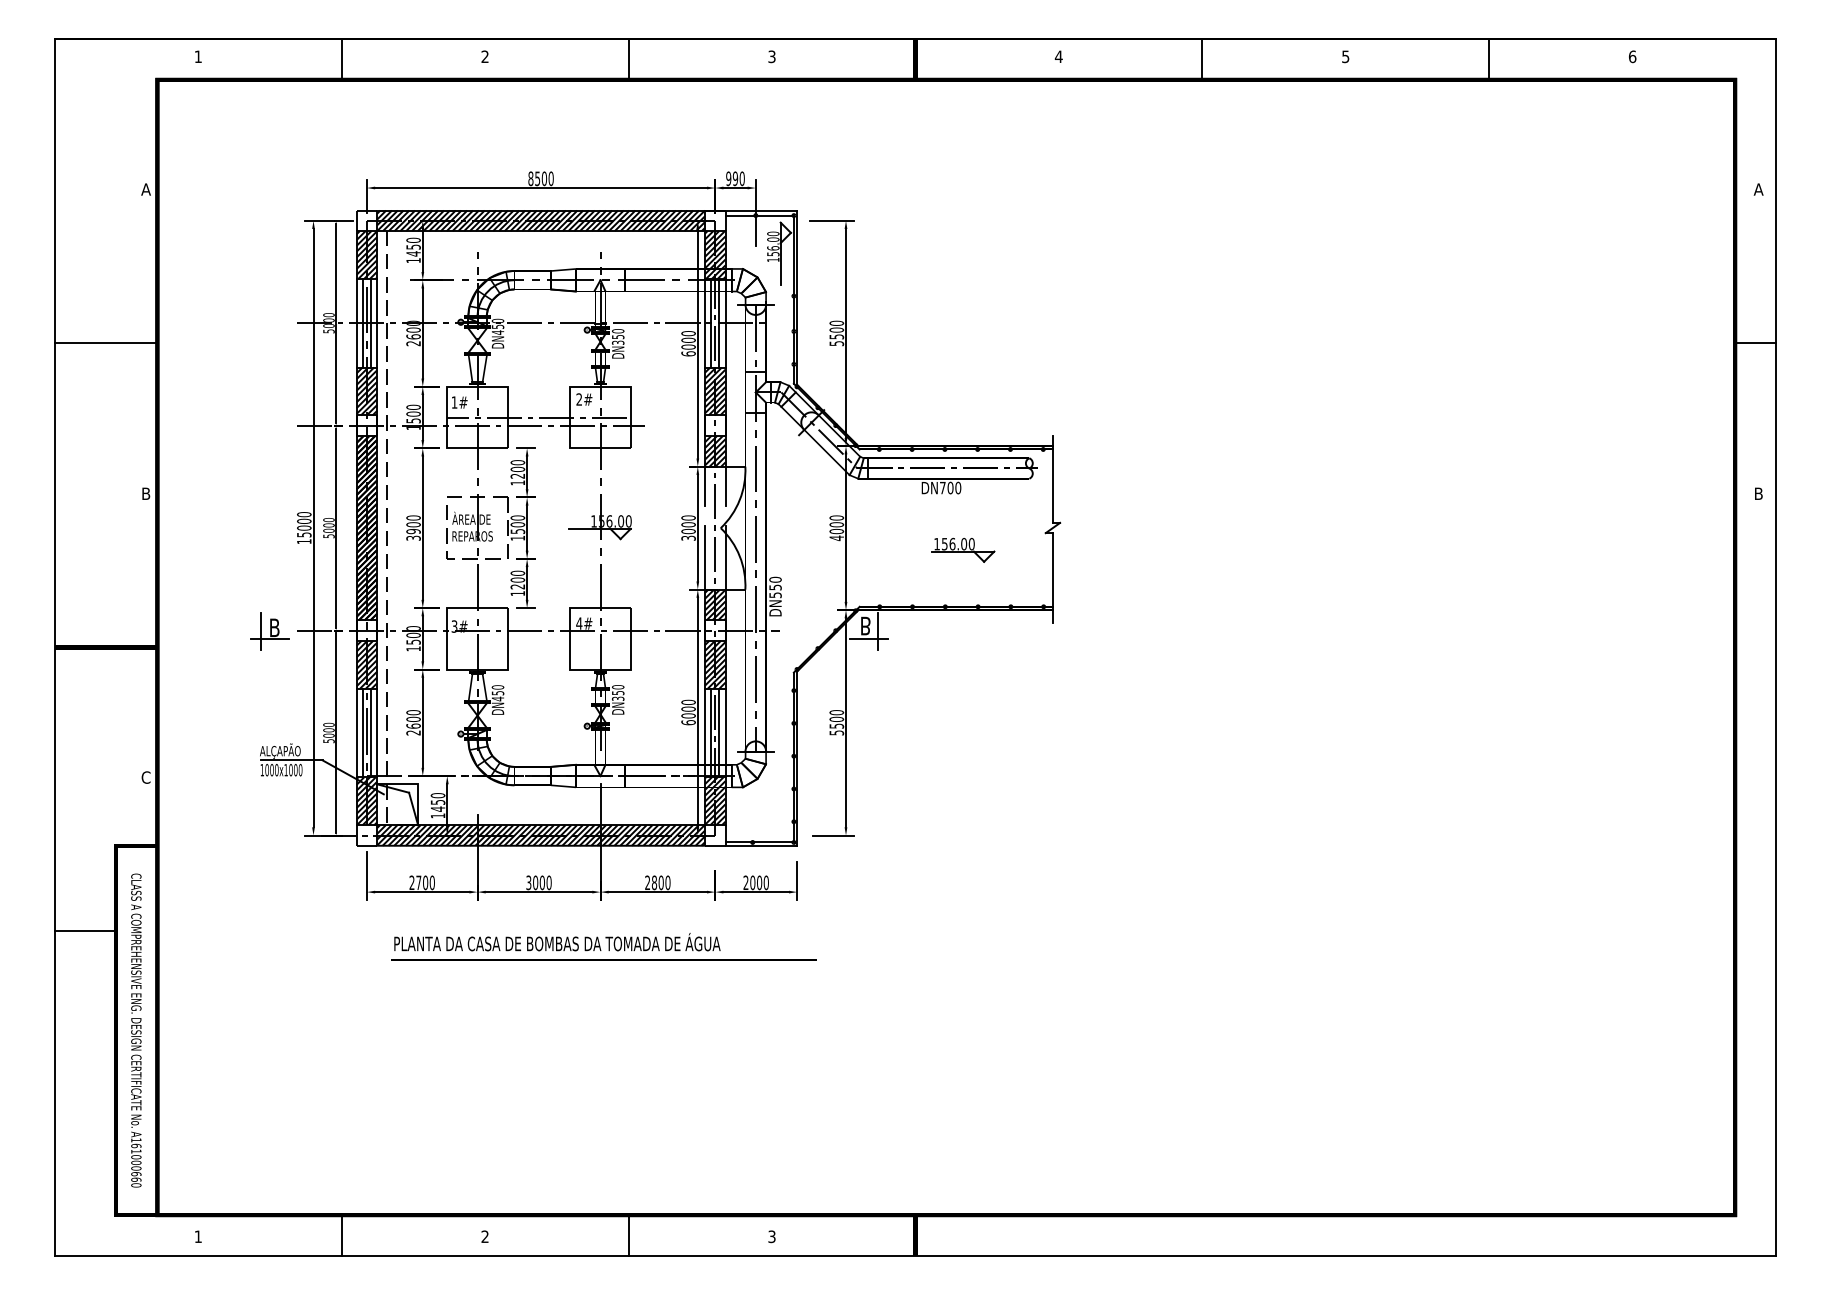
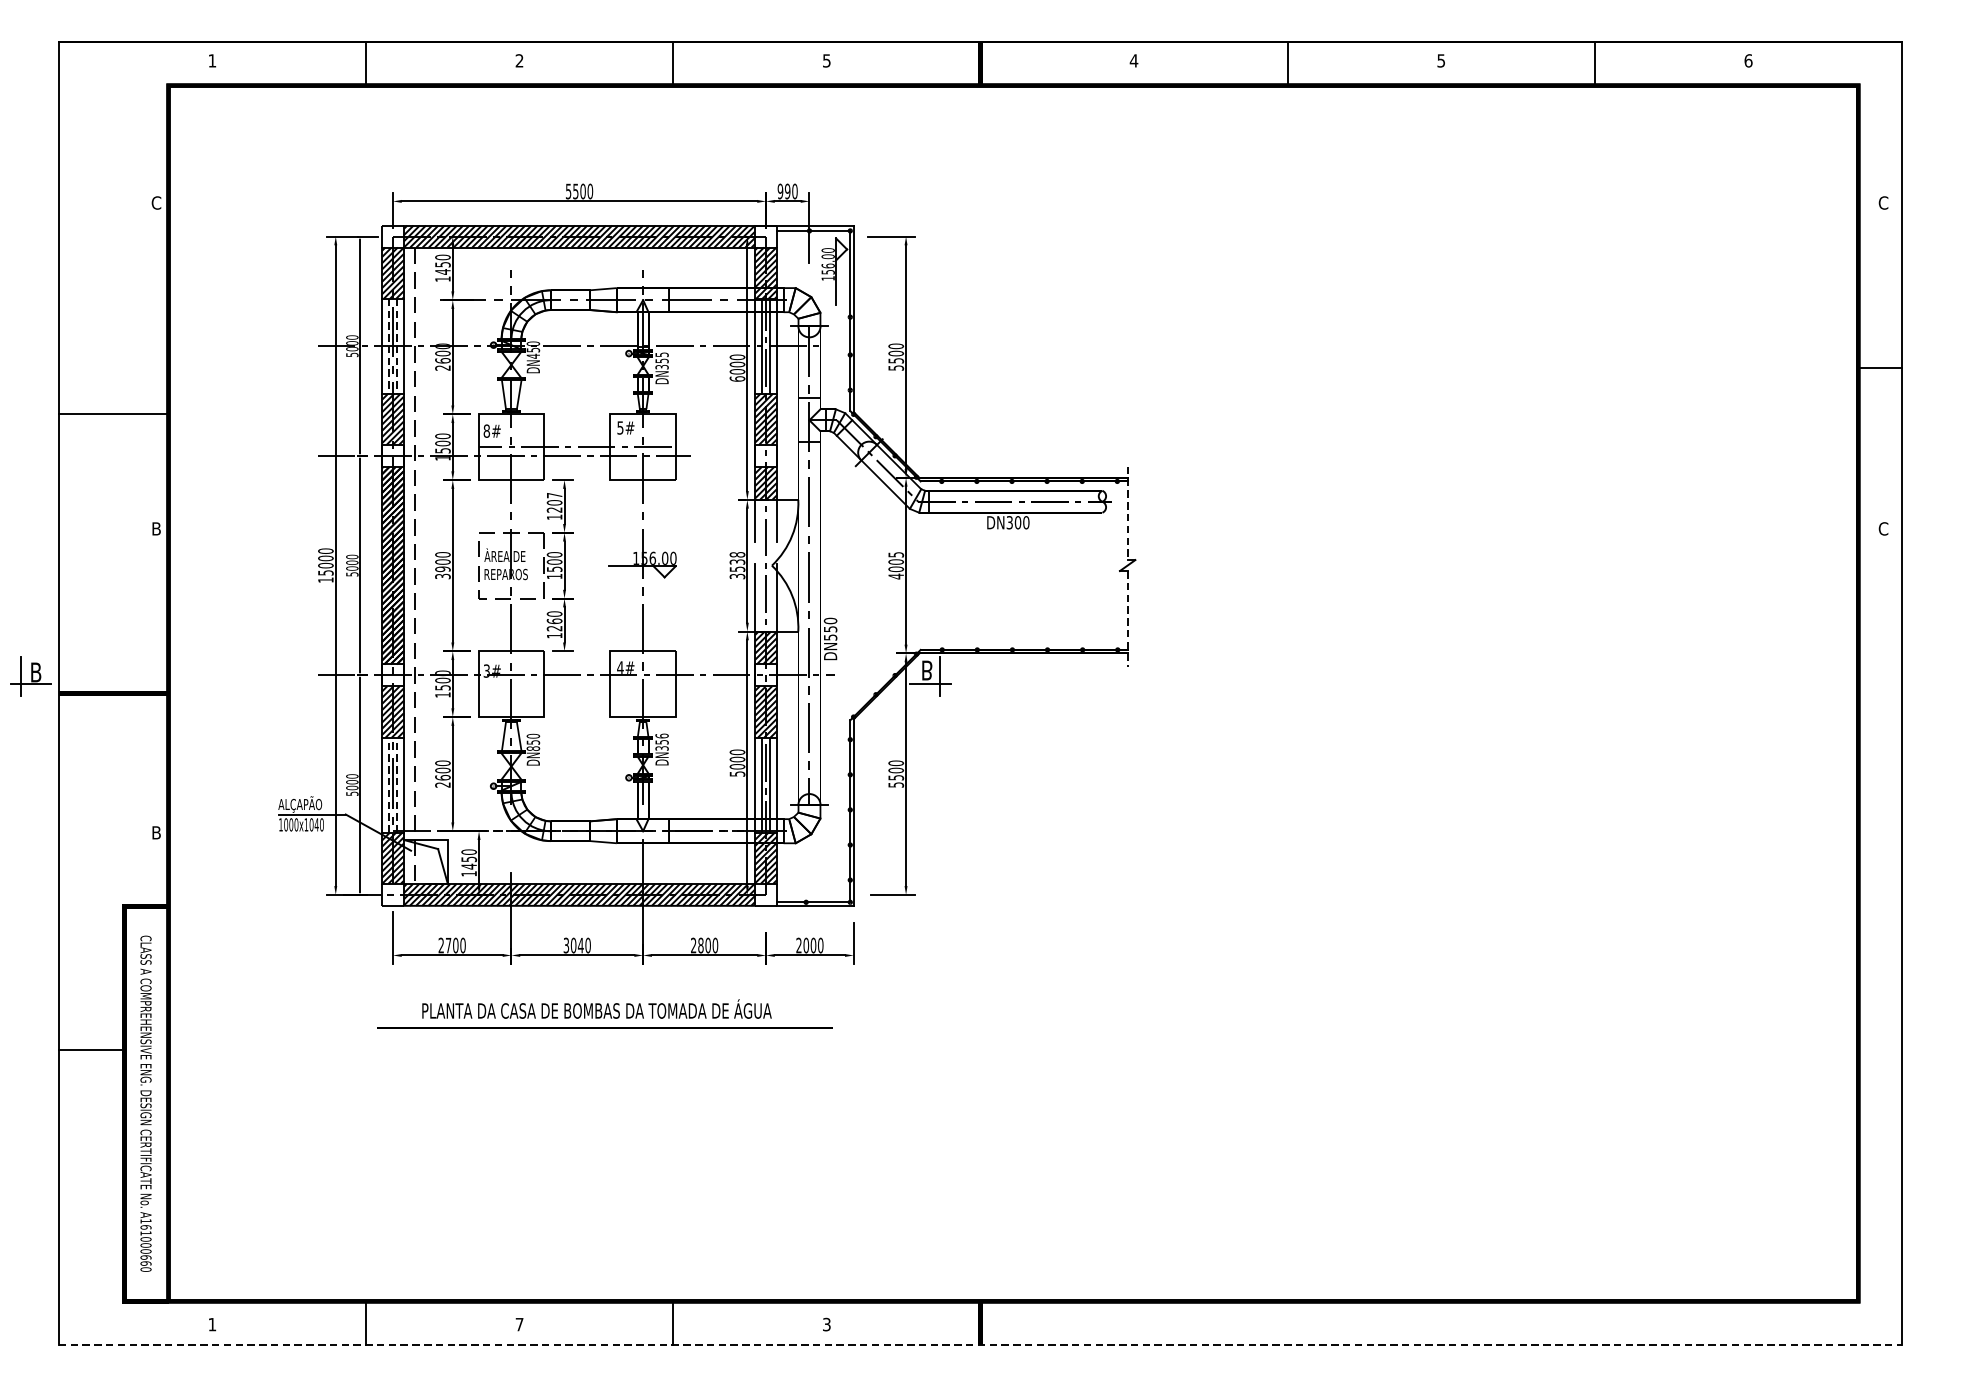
text: (771, 56) -> (826, 60), 3 -> 5
text: (530, 178) -> (568, 191), 8500 -> 5500
text: (145, 189) -> (155, 202), A -> C
text: (1758, 189) -> (1883, 202), A -> C
line: (362, 323) -> (388, 346), solid -> dashed
line: (371, 323) -> (397, 346), solid -> dashed
text: (618, 331) -> (662, 355), DN350 -> DN355
line: (105, 343) -> (112, 413), moved
text: (579, 399) -> (620, 427), 2# -> 5#
text: (454, 402) -> (486, 431), 1# -> 8#
text: (517, 462) -> (554, 495), 1200 -> 1207
line: (1053, 479) -> (1128, 513), solid -> dashed
text: (942, 487) -> (1009, 522), DN700 -> DN300
text: (1758, 493) -> (1883, 528), B -> C
text: (836, 517) -> (895, 554), 4000 -> 4005
text: (688, 524) -> (737, 561), 3000 -> 3538
part: (963, 549) -> (1031, 588), removed
line: (1053, 578) -> (1128, 619), solid -> dashed
text: (517, 579) -> (554, 620), 1200 -> 1260
part: (269, 631) -> (30, 676), moved
text: (618, 687) -> (662, 736), DN350 -> DN356
text: (497, 698) -> (532, 748), DN450 -> DN850
text: (688, 722) -> (737, 773), 6000 -> 5000
line: (362, 732) -> (388, 784), solid -> dashed
line: (371, 732) -> (397, 784), solid -> dashed
text: (295, 770) -> (316, 825), 1000x1000 -> 1000x1040
text: (145, 777) -> (155, 832), C -> B
text: (542, 882) -> (581, 945), 3000 -> 3040
line: (85, 931) -> (91, 1050), moved
line: (603, 959) -> (604, 1027), moved
text: (484, 1236) -> (518, 1324), 2 -> 7
line: (915, 1256) -> (980, 1345), solid -> dashed

